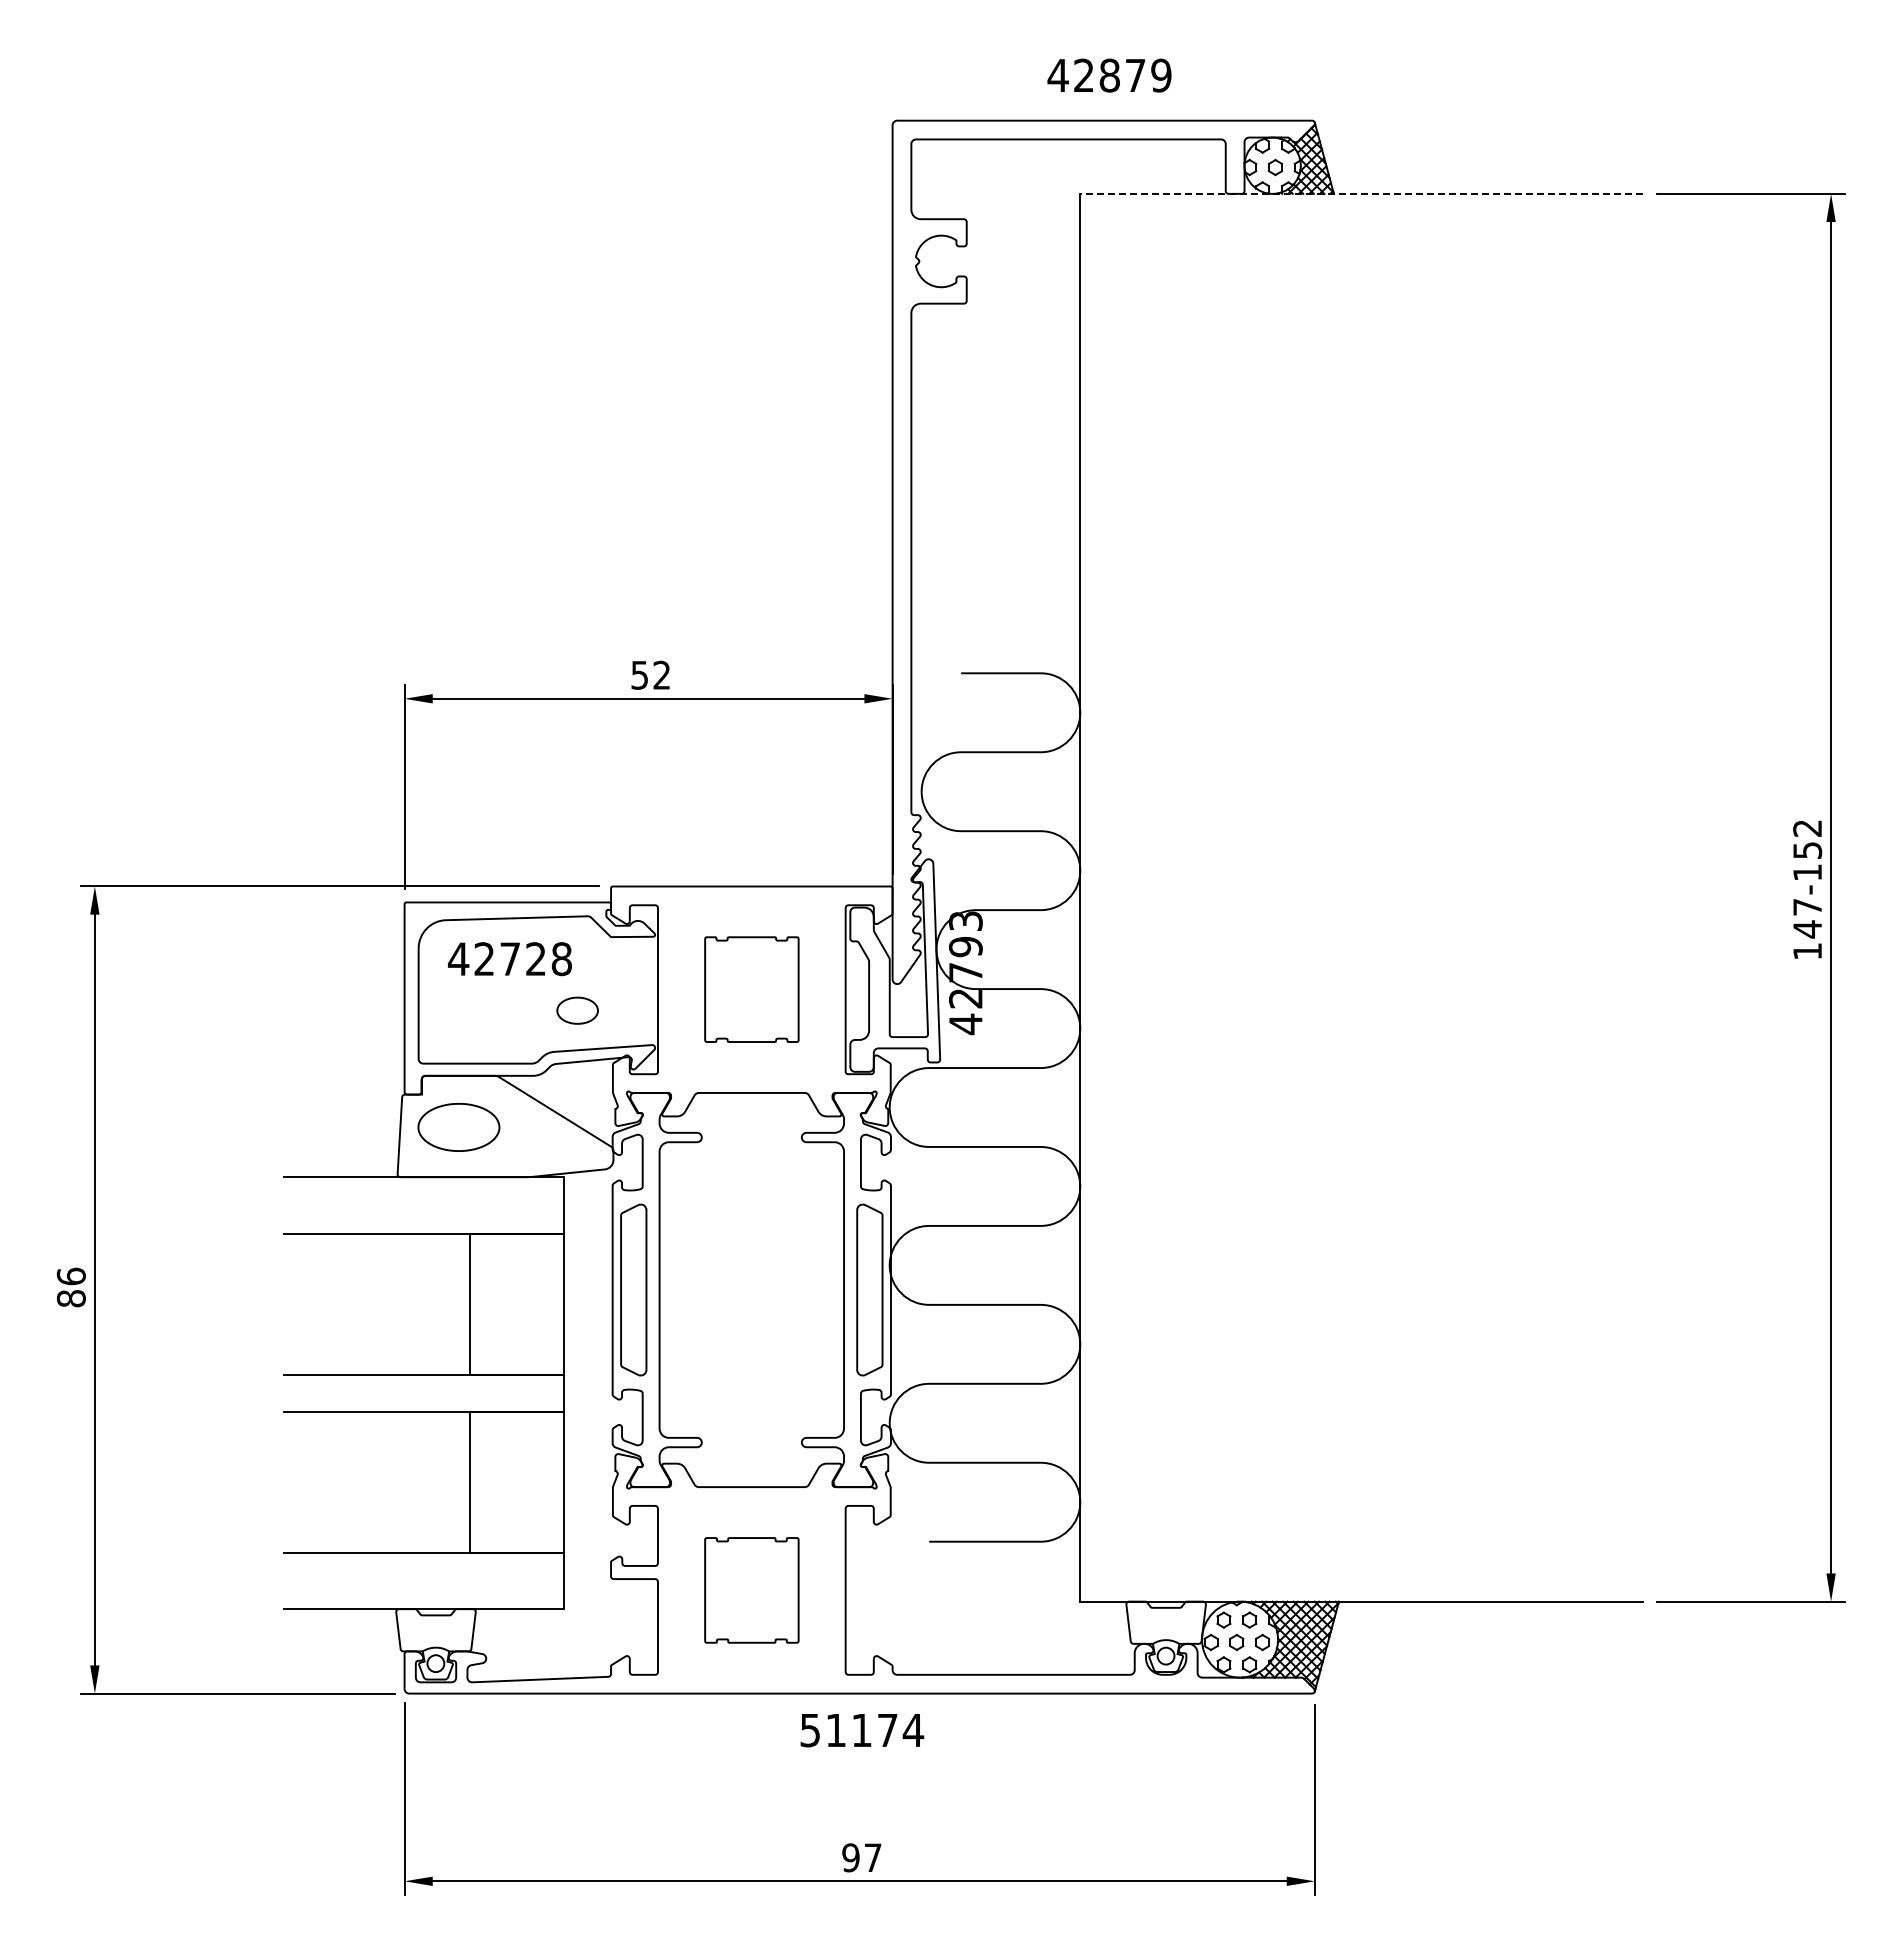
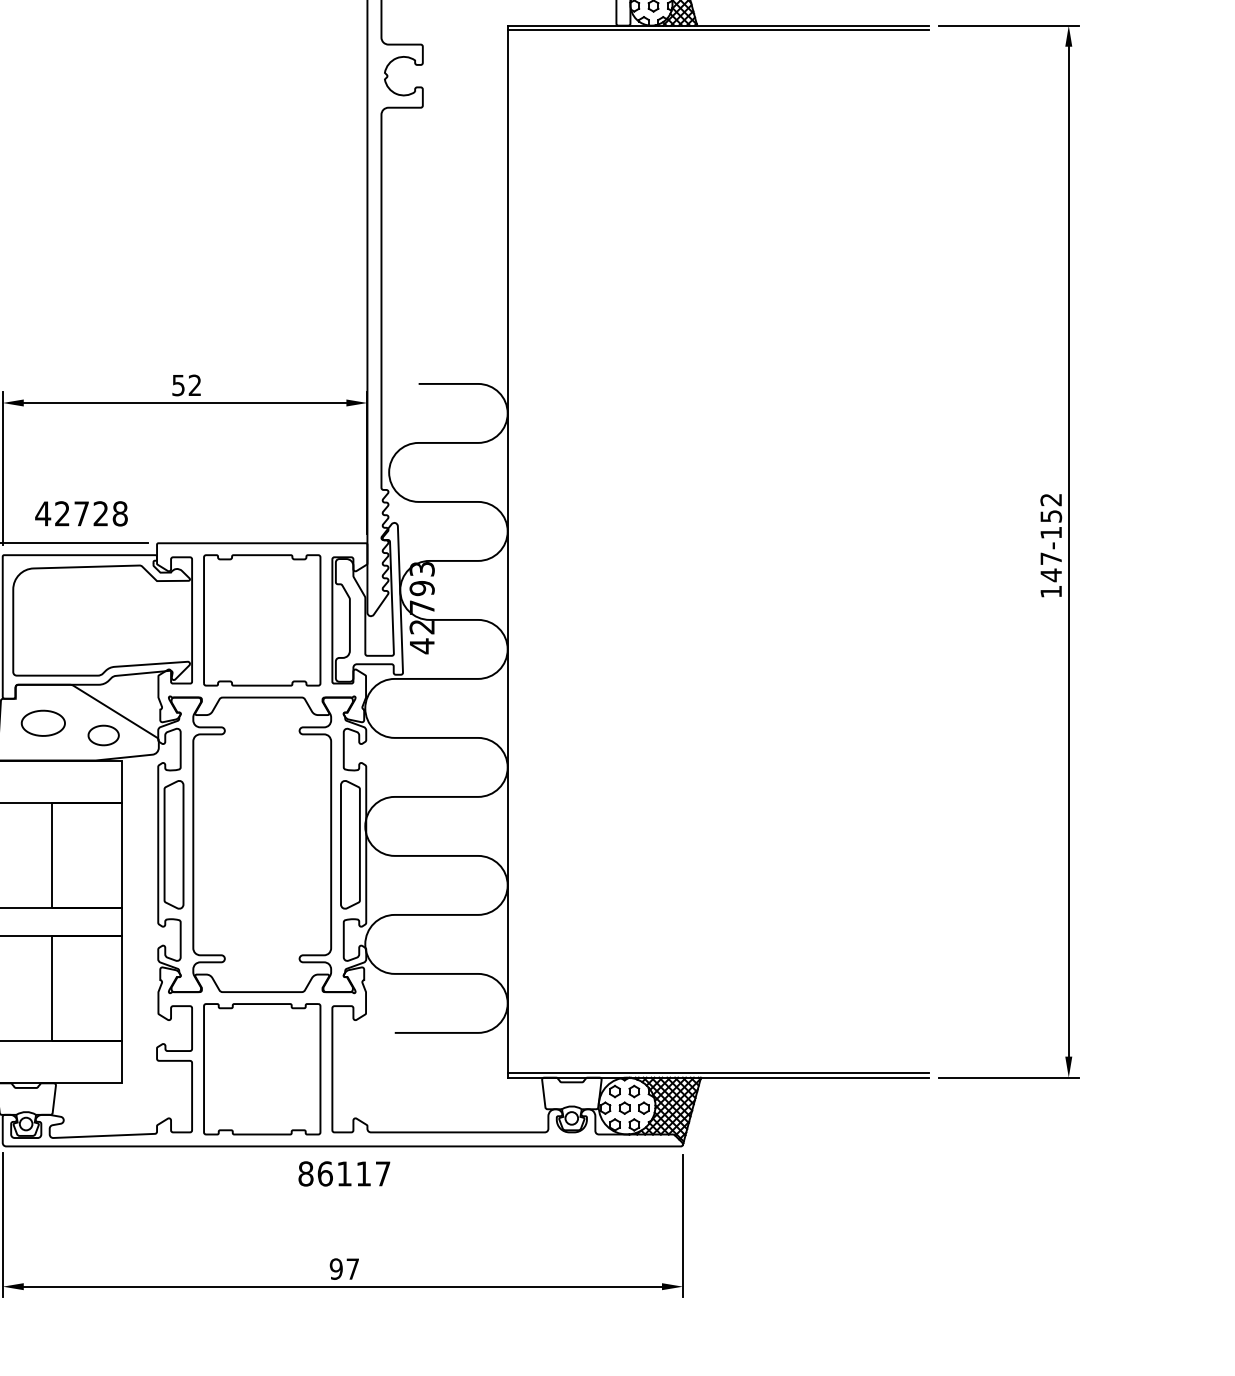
line: (1361, 193) -> (717, 25), dashed -> solid
line: (1361, 199) -> (717, 29), added
text: (509, 959) -> (81, 514), moved
part: (751, 989) -> (262, 620), size x1.67
part: (577, 1010) -> (103, 735), moved
part: (458, 1127) -> (43, 723), size x0.71
part: (751, 1590) -> (262, 1069), size x1.67
line: (1361, 1595) -> (717, 1073), added
text: (862, 1730) -> (344, 1173), 51174 -> 86117

